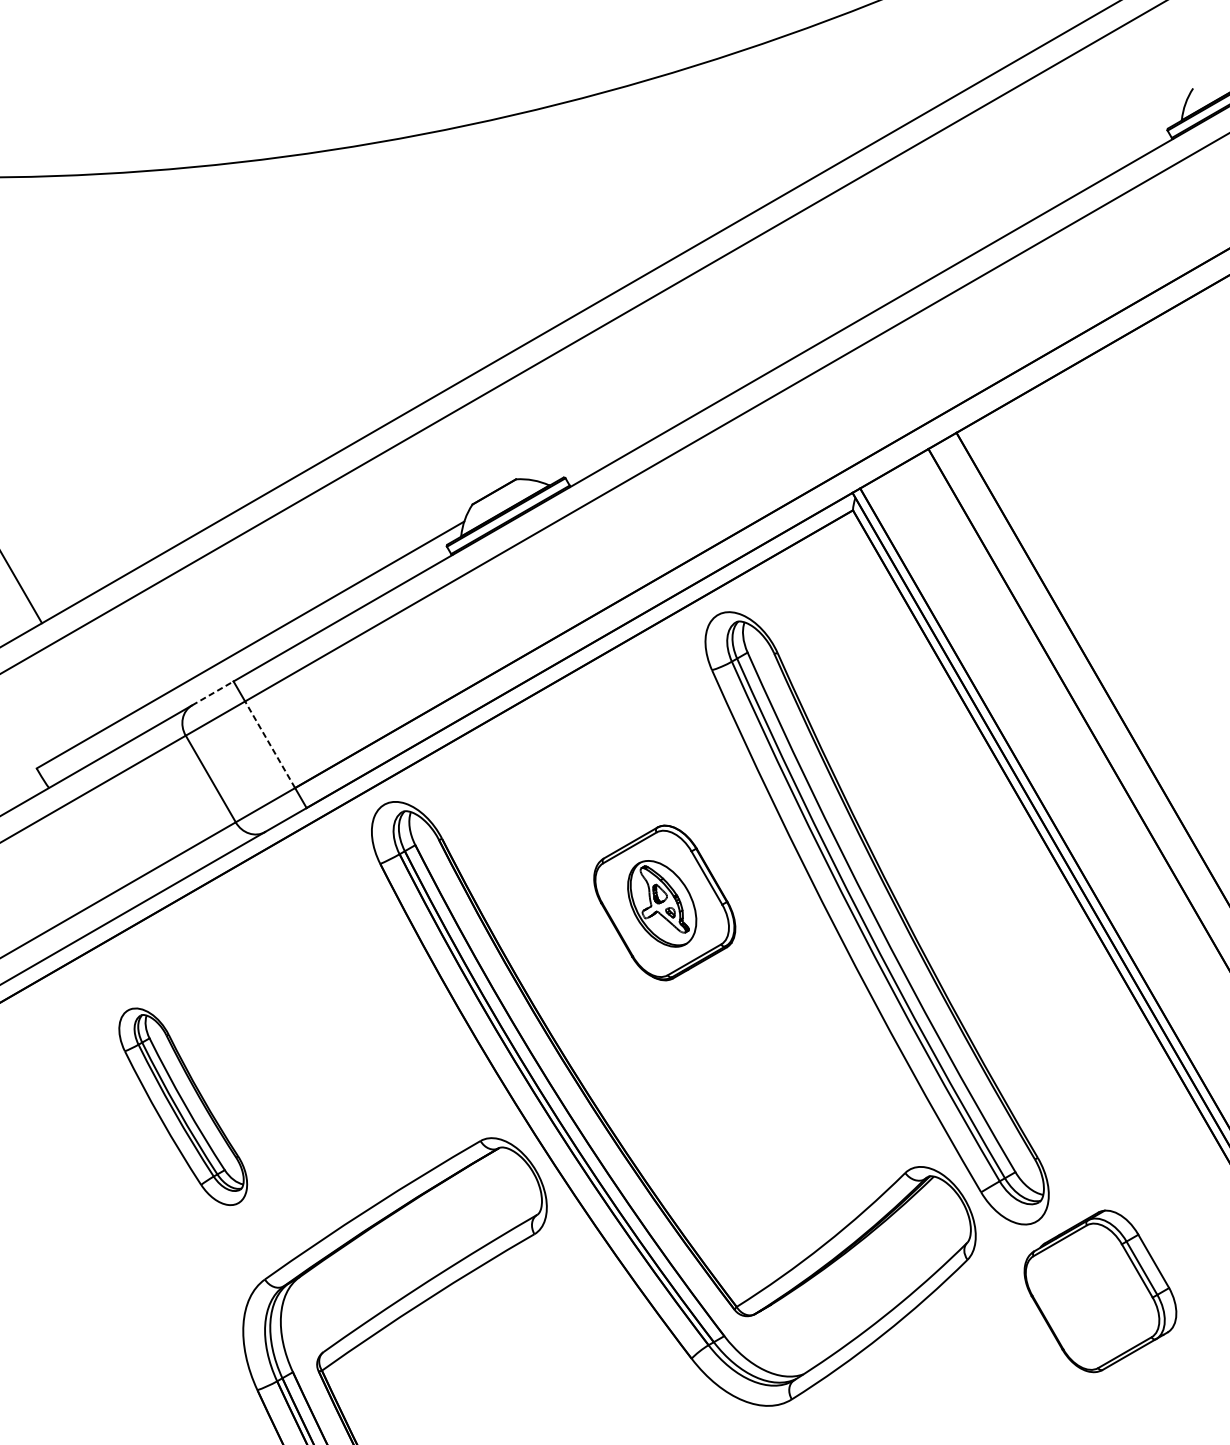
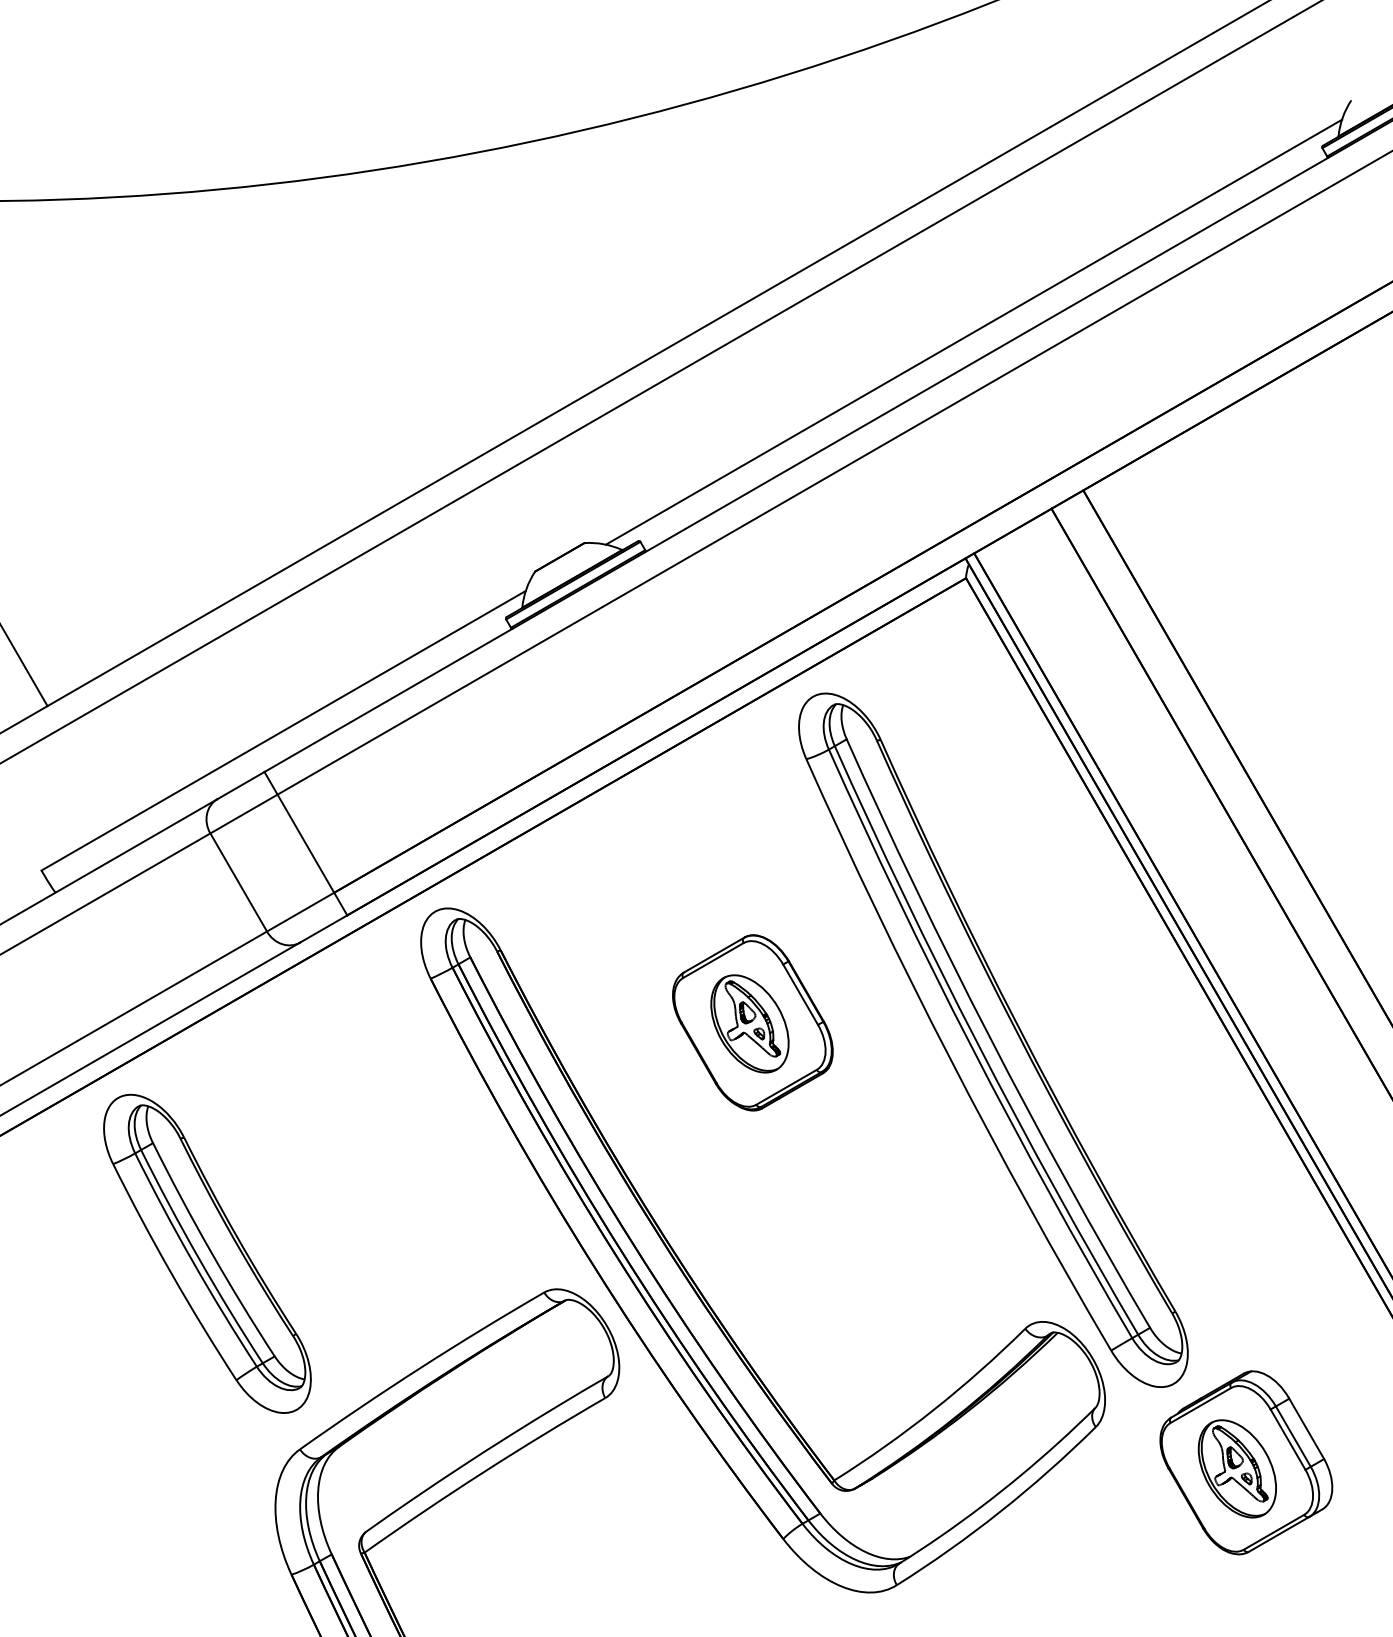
line: (860, 292) -> (974, 331), added
line: (213, 693) -> (241, 785), dashed -> solid
line: (269, 744) -> (305, 843), dashed -> solid
part: (183, 1106) -> (207, 1253), size x1.43
part: (1091, 1296) -> (1236, 1468), added

